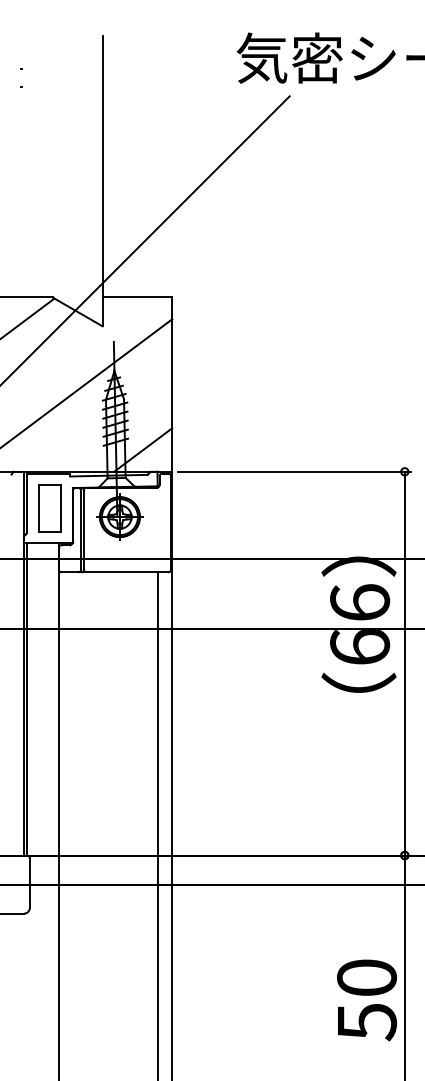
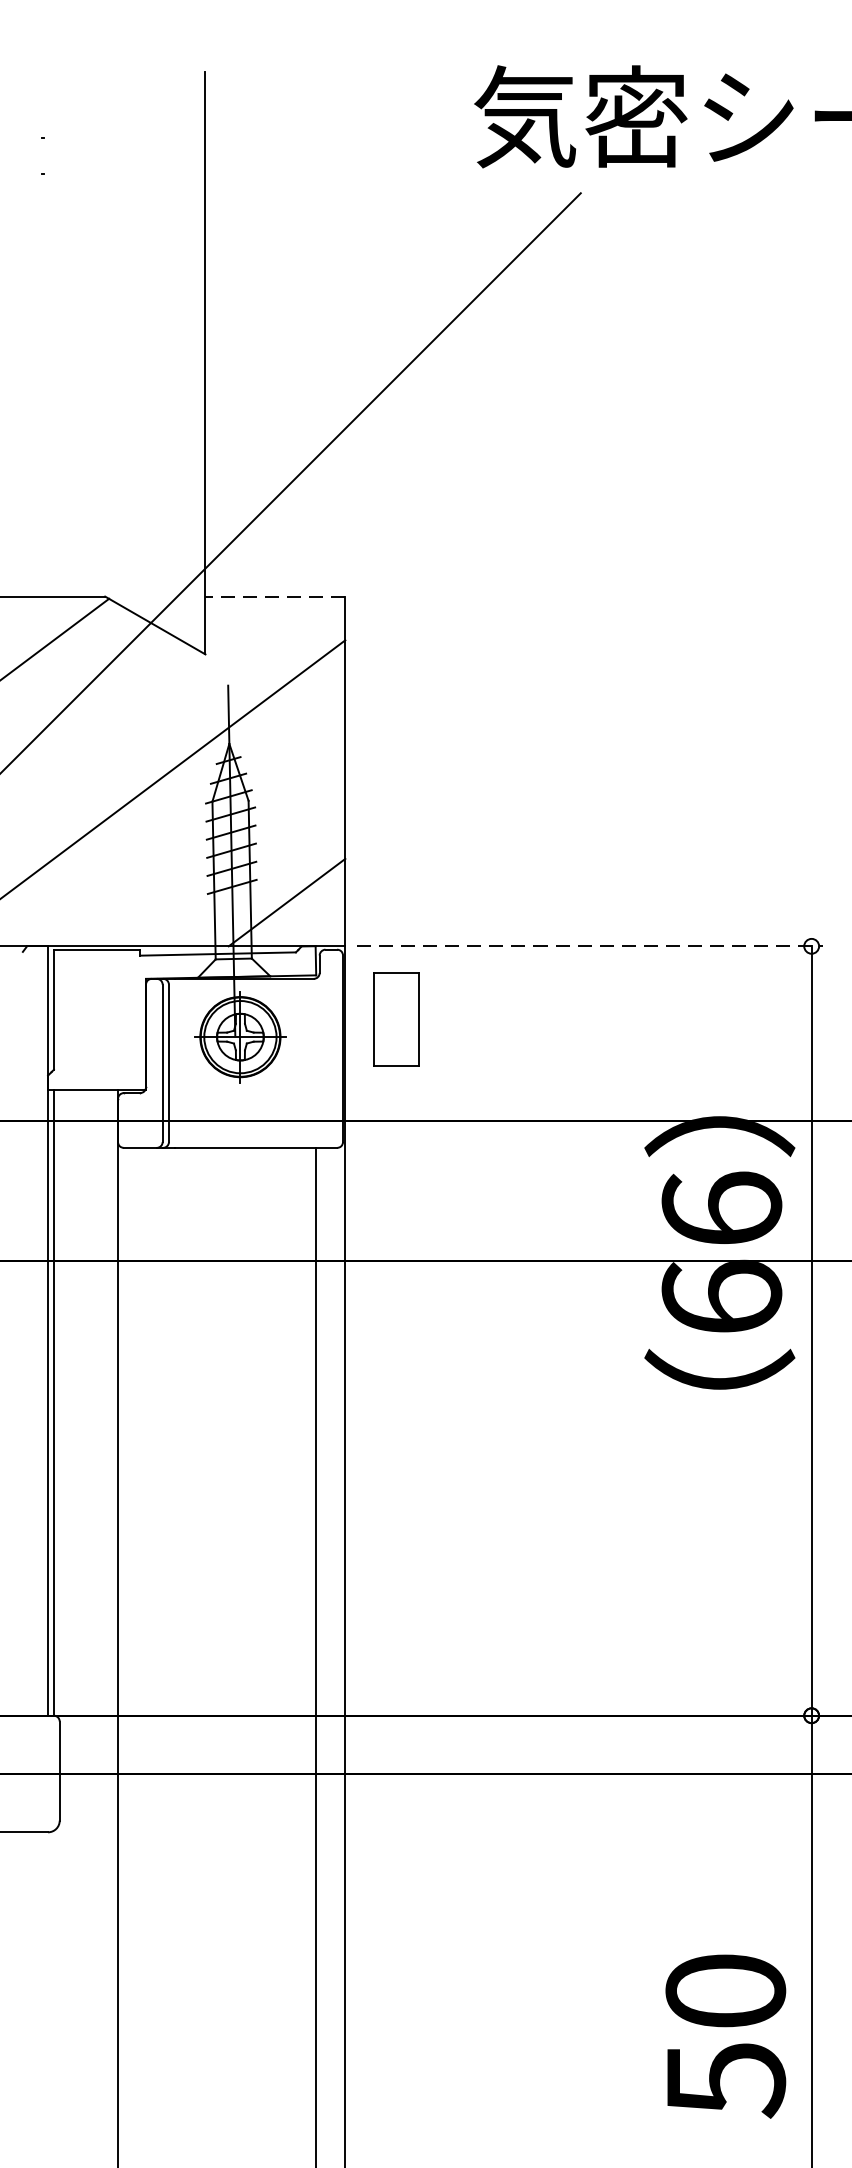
line: (137, 297) -> (275, 596), solid -> dashed
line: (294, 471) -> (590, 945), solid -> dashed
part: (49, 508) -> (395, 1019), moved
text: (366, 1000) -> (724, 2036), moved

